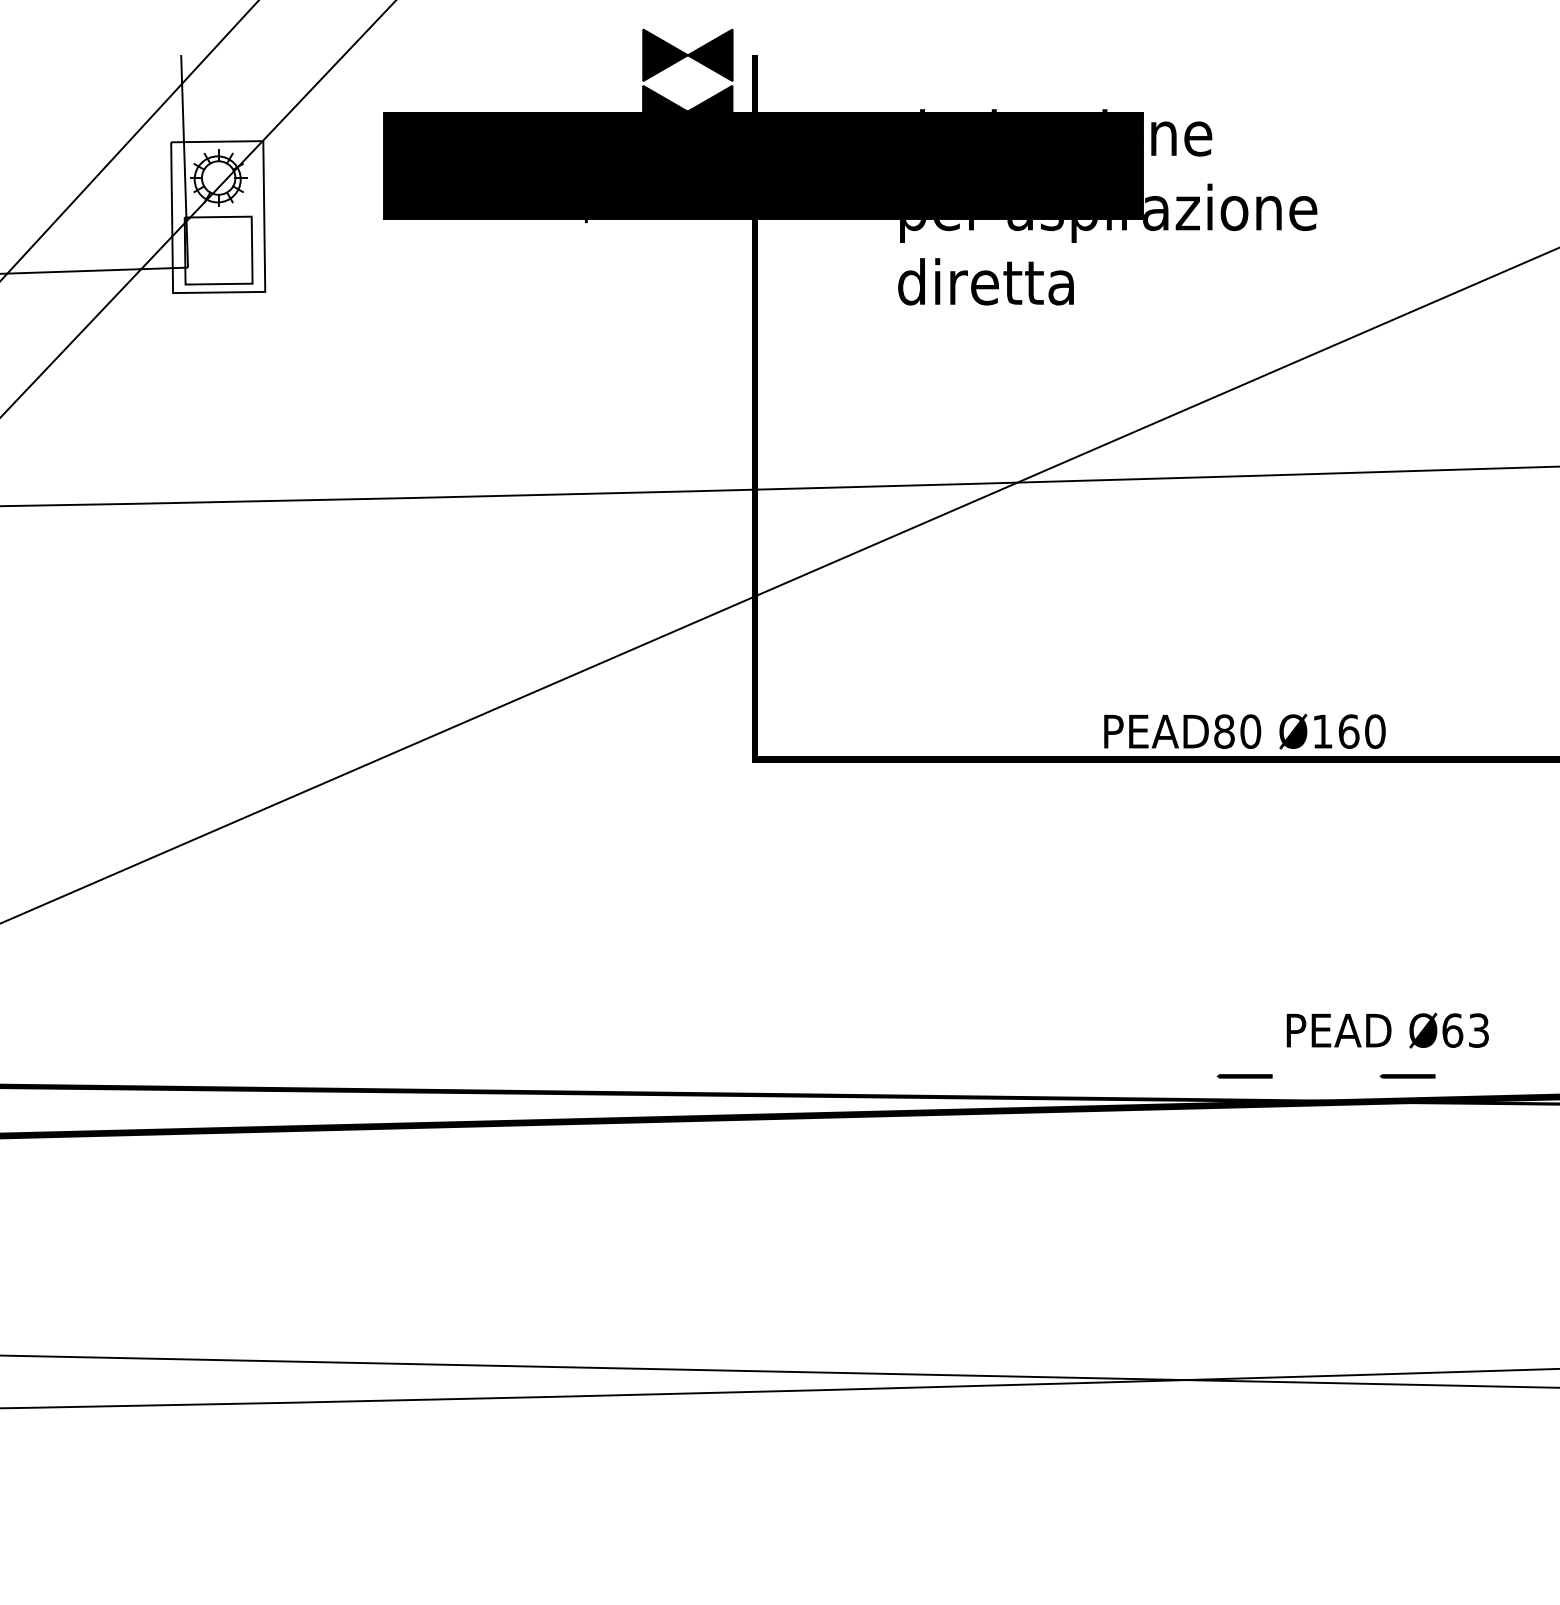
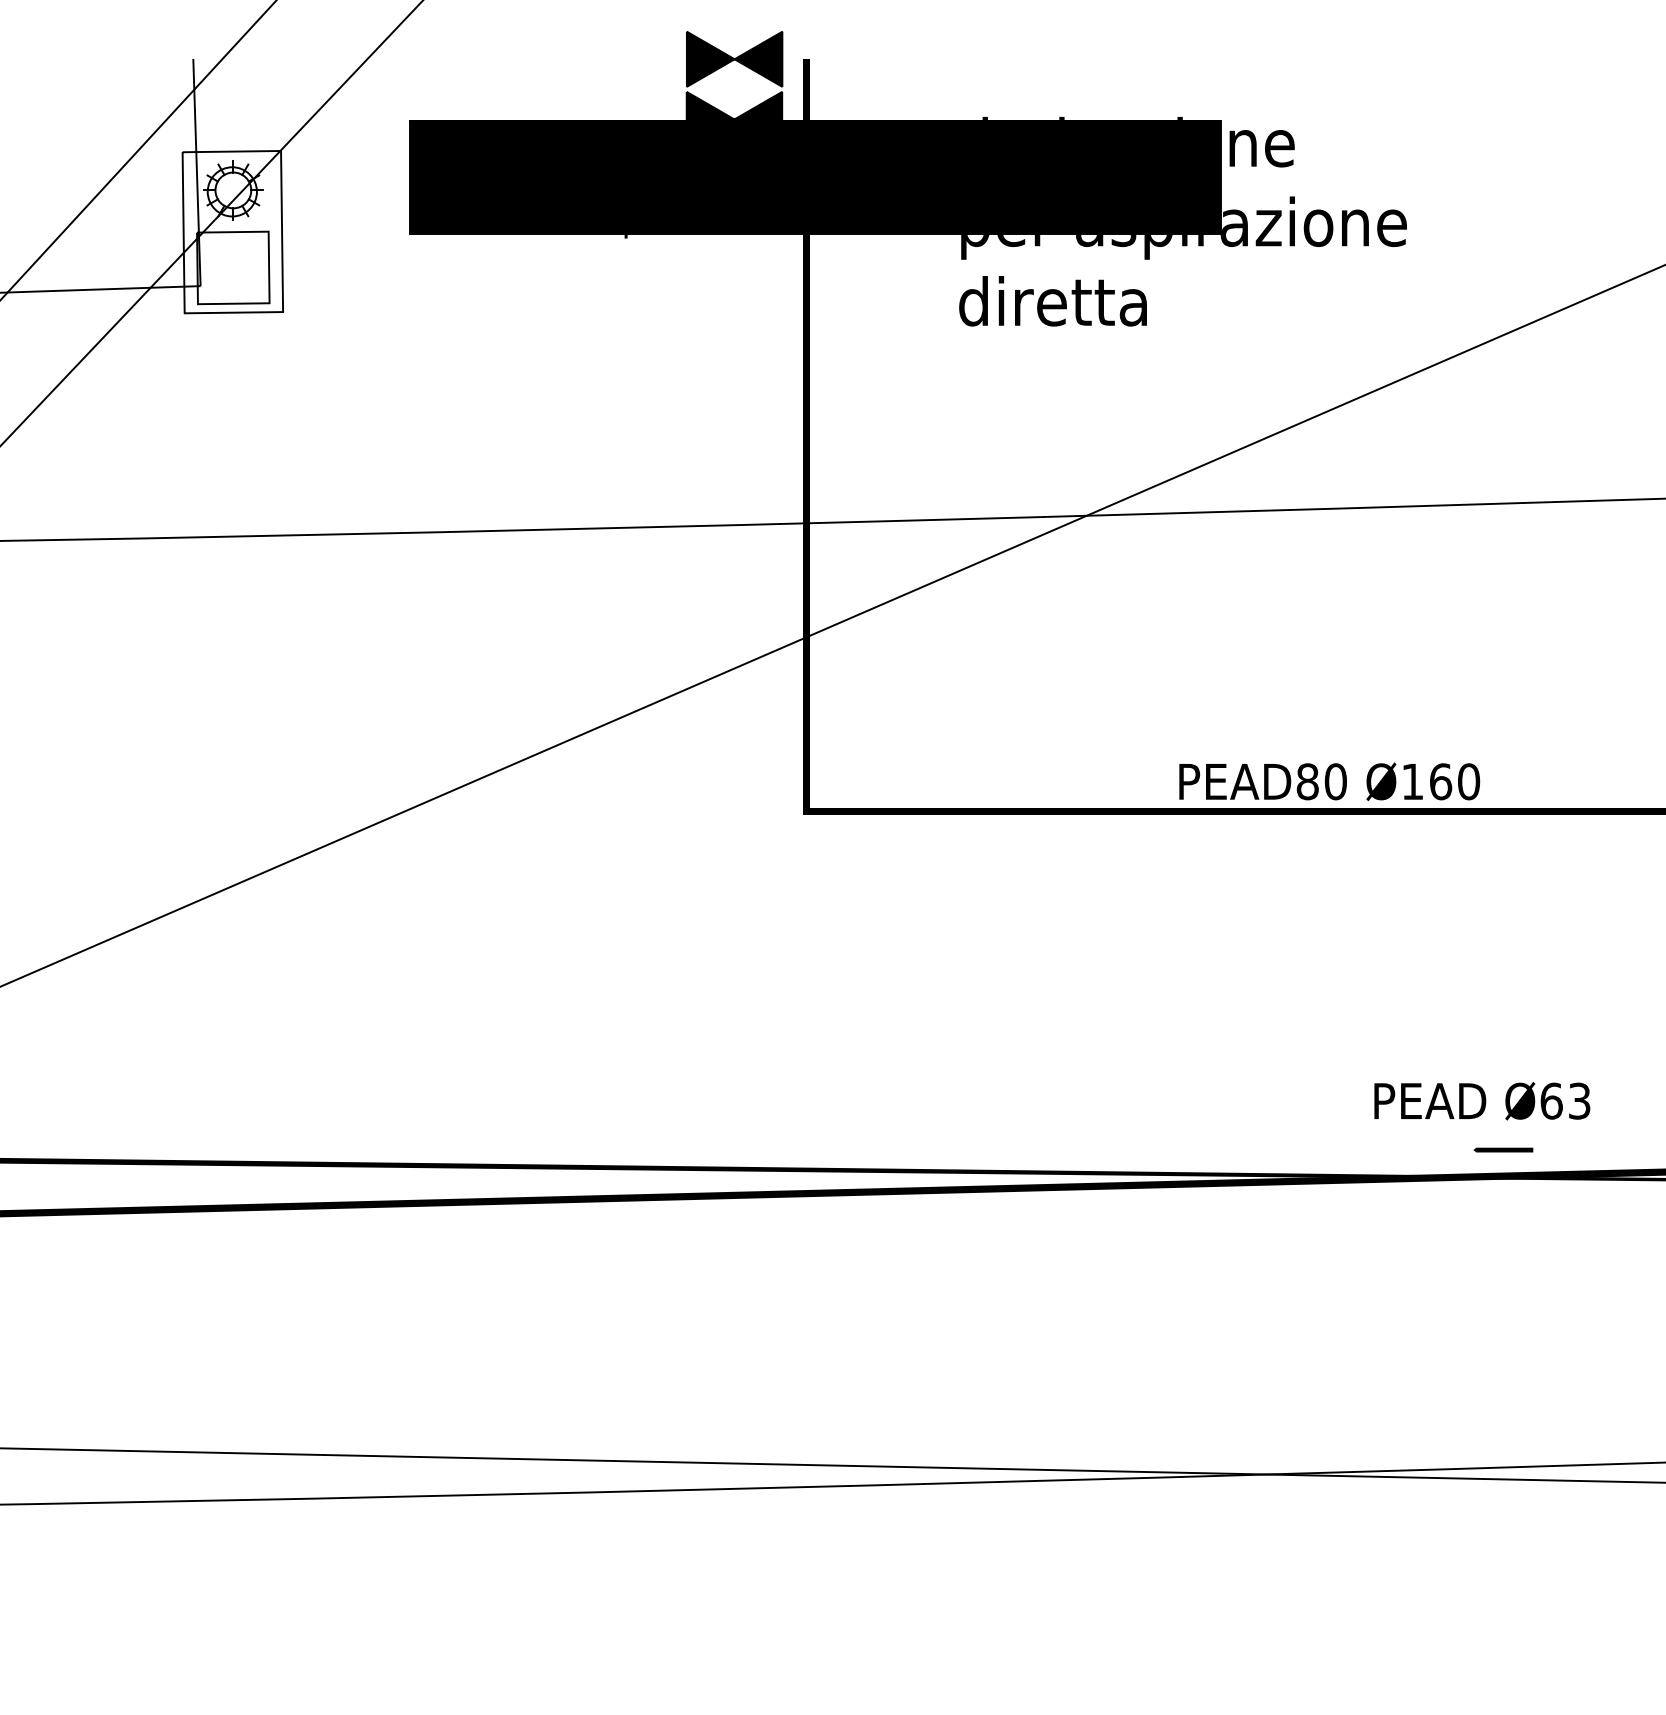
line: (1244, 1075) -> (1329, 1149), removed

